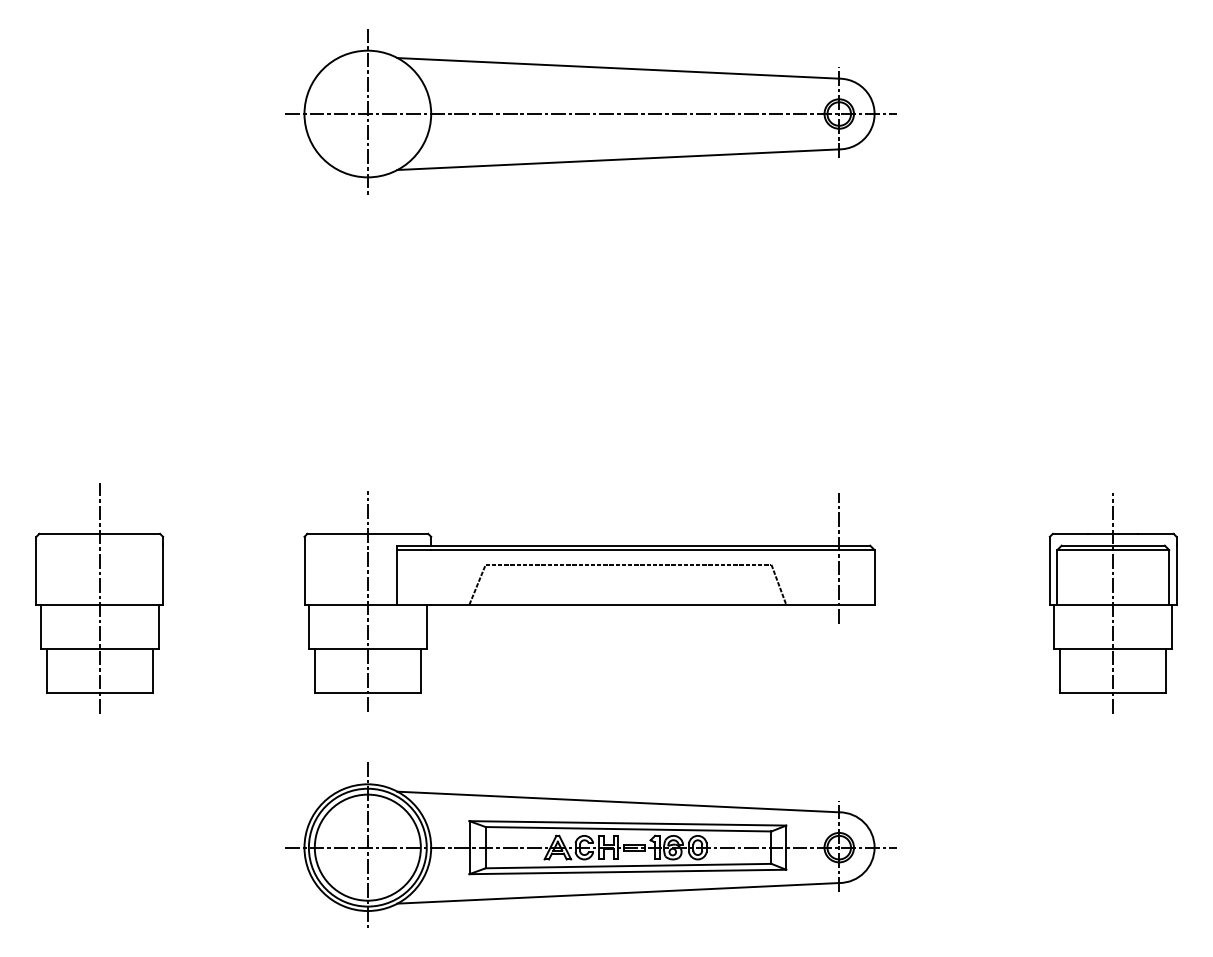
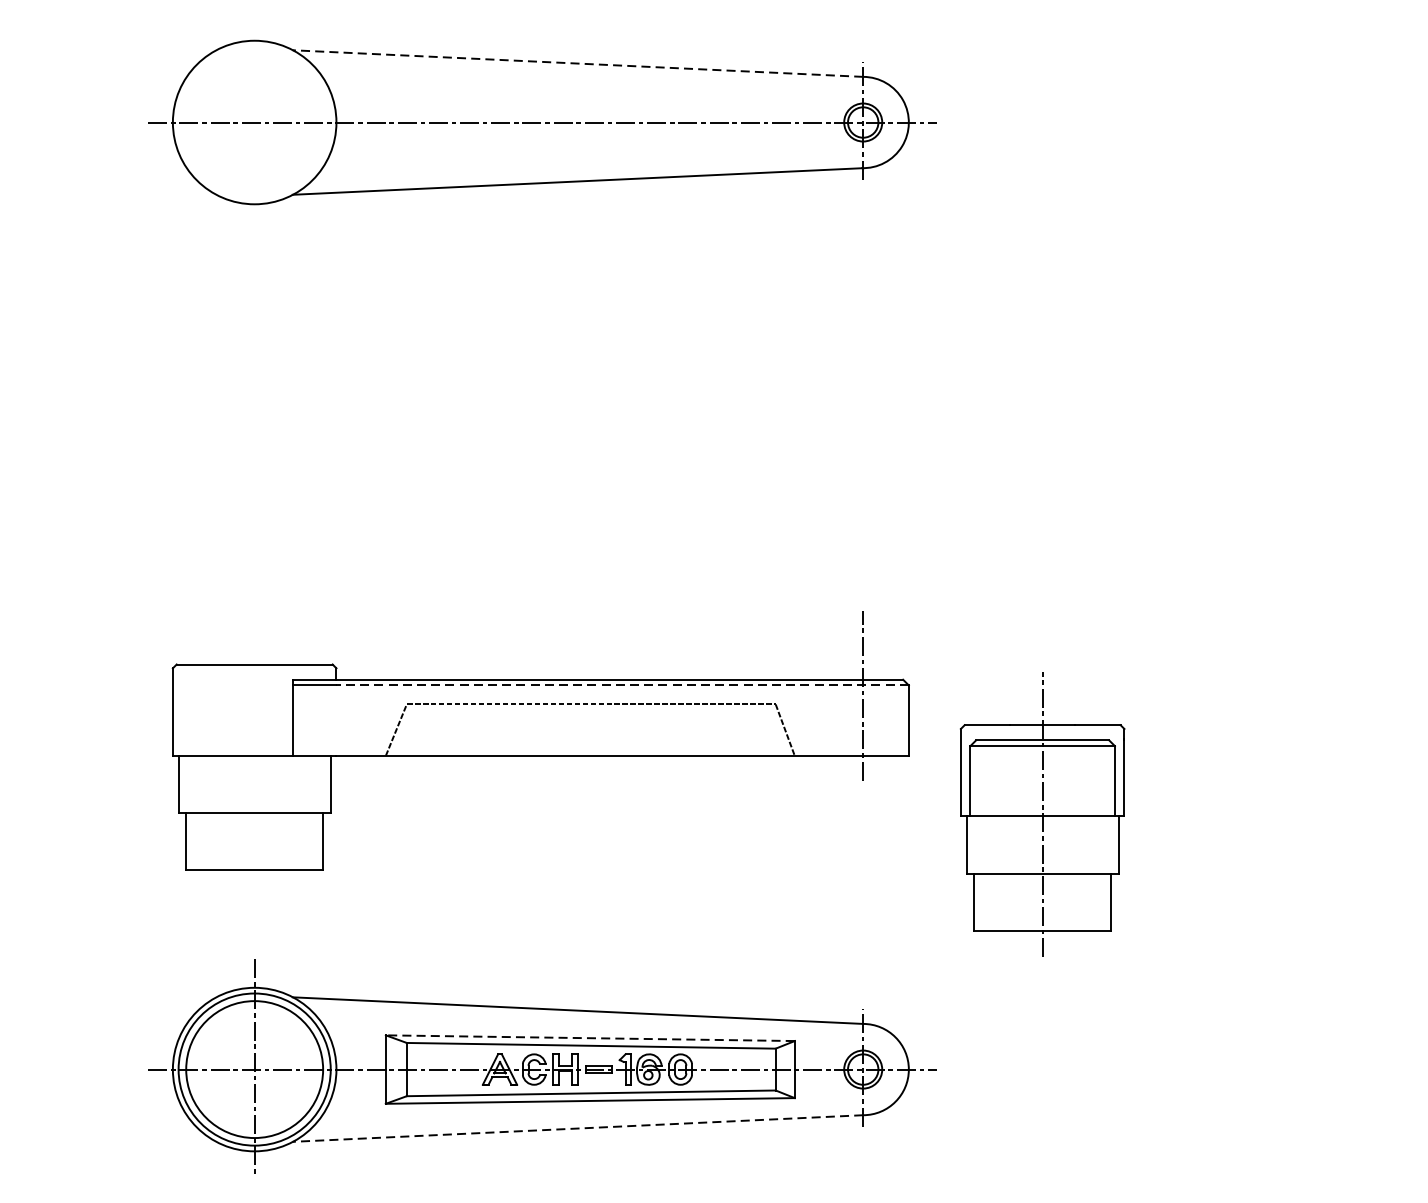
line: (617, 68) -> (576, 63), solid -> dashed
line: (367, 111) -> (254, 119), removed
line: (652, 550) -> (622, 685), solid -> dashed
line: (367, 601) -> (254, 751), removed
part: (1112, 603) -> (1041, 815), moved
line: (627, 823) -> (589, 1038), solid -> dashed
line: (617, 893) -> (576, 1128), solid -> dashed

